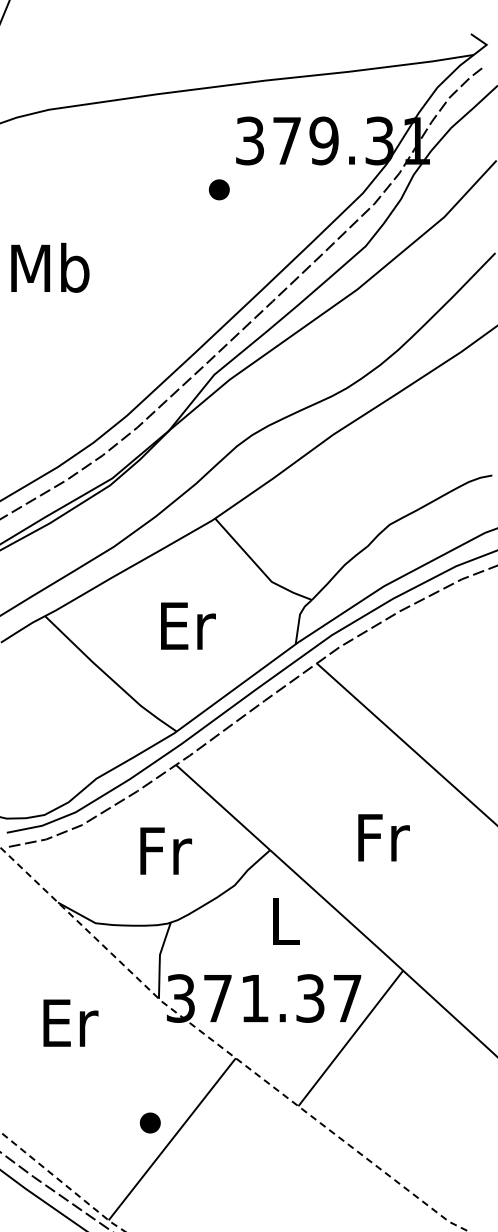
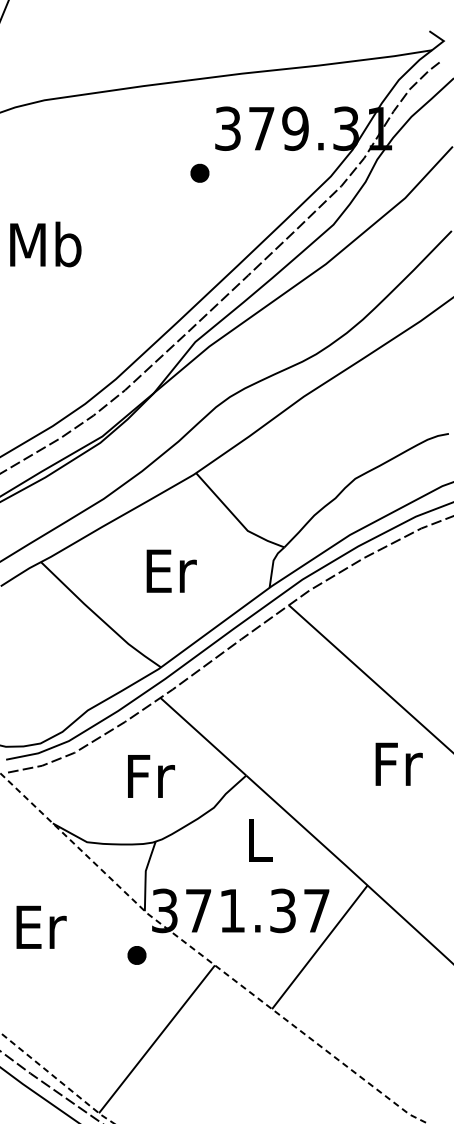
text: (383, 836) -> (398, 763), moved
text: (70, 1022) -> (41, 926), moved
part: (149, 1123) -> (136, 955), moved

